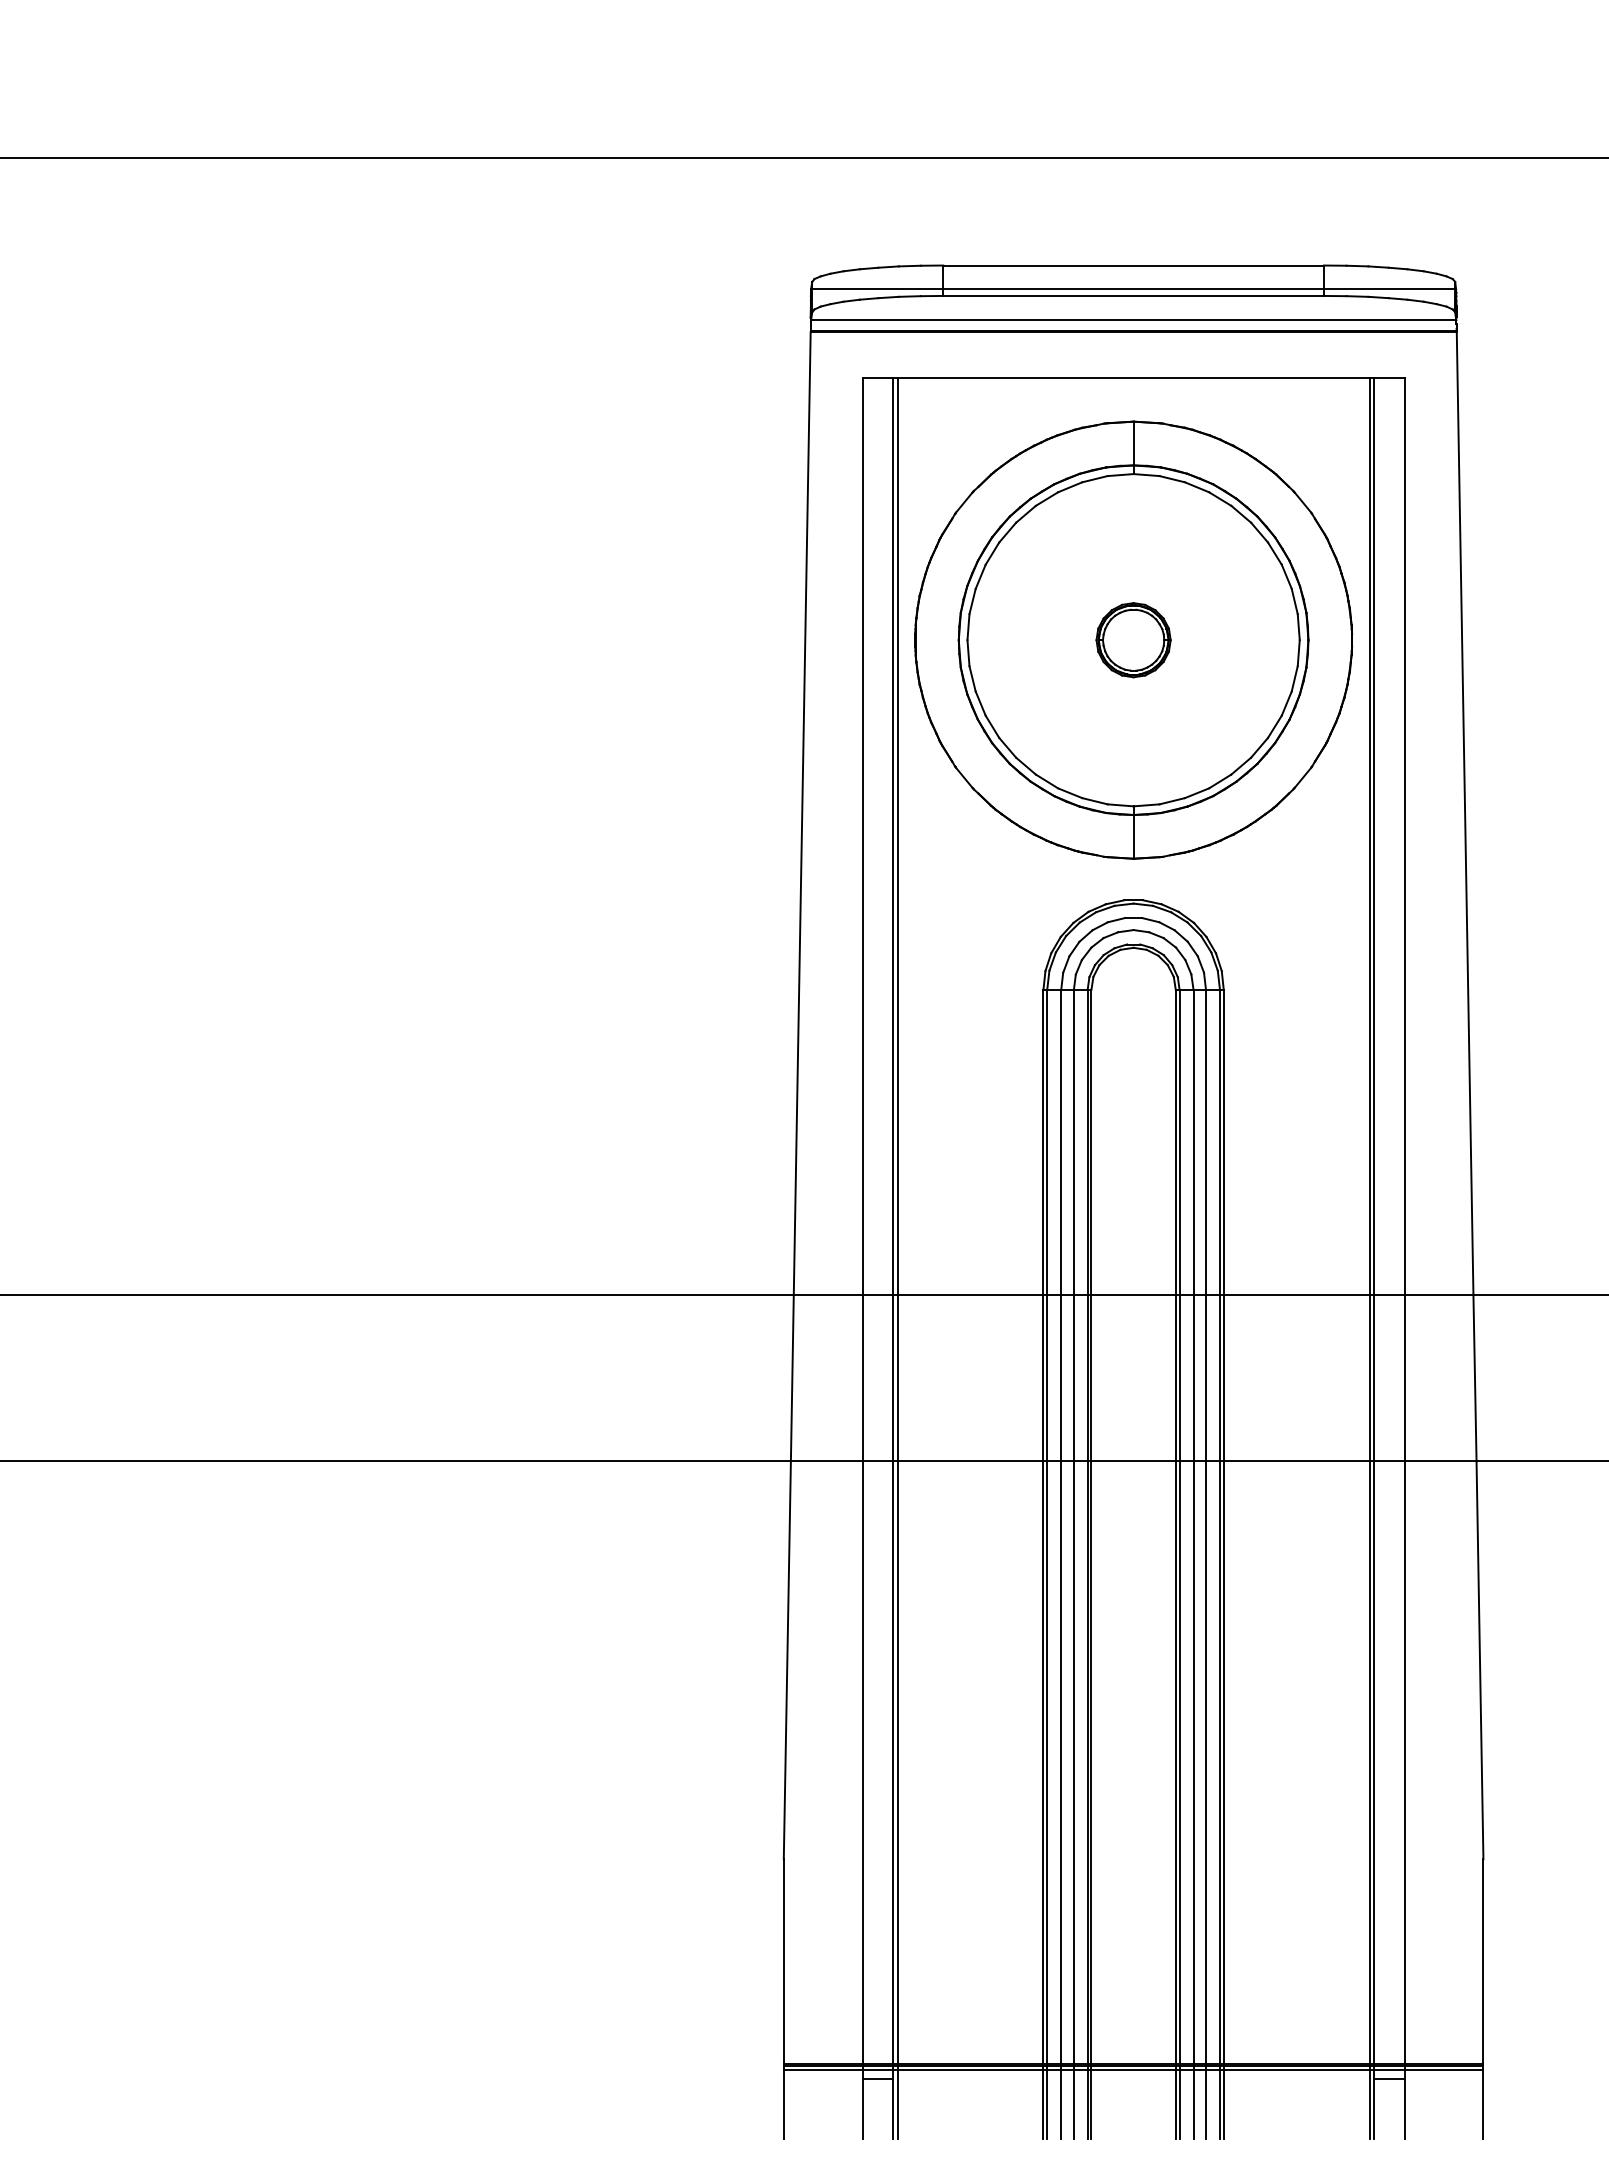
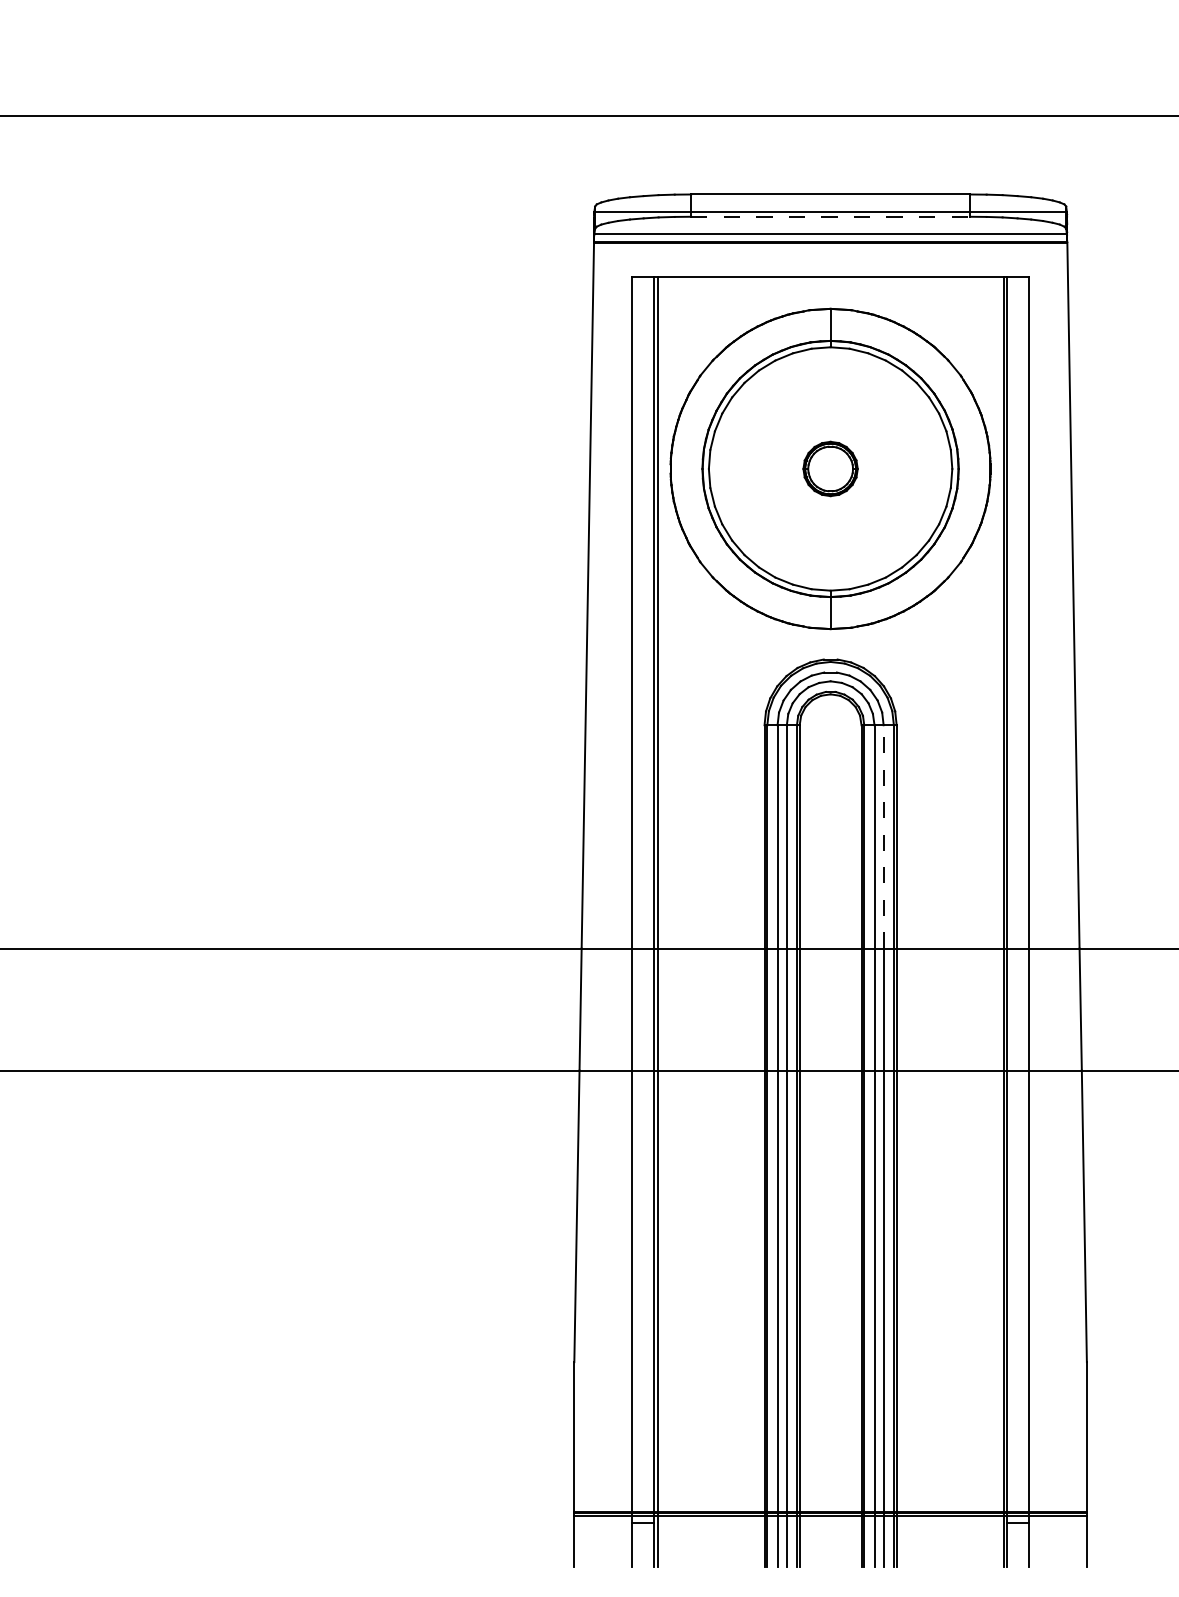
line: (1134, 295) -> (831, 216), solid -> dashed
line: (1206, 1141) -> (884, 836), solid -> dashed

